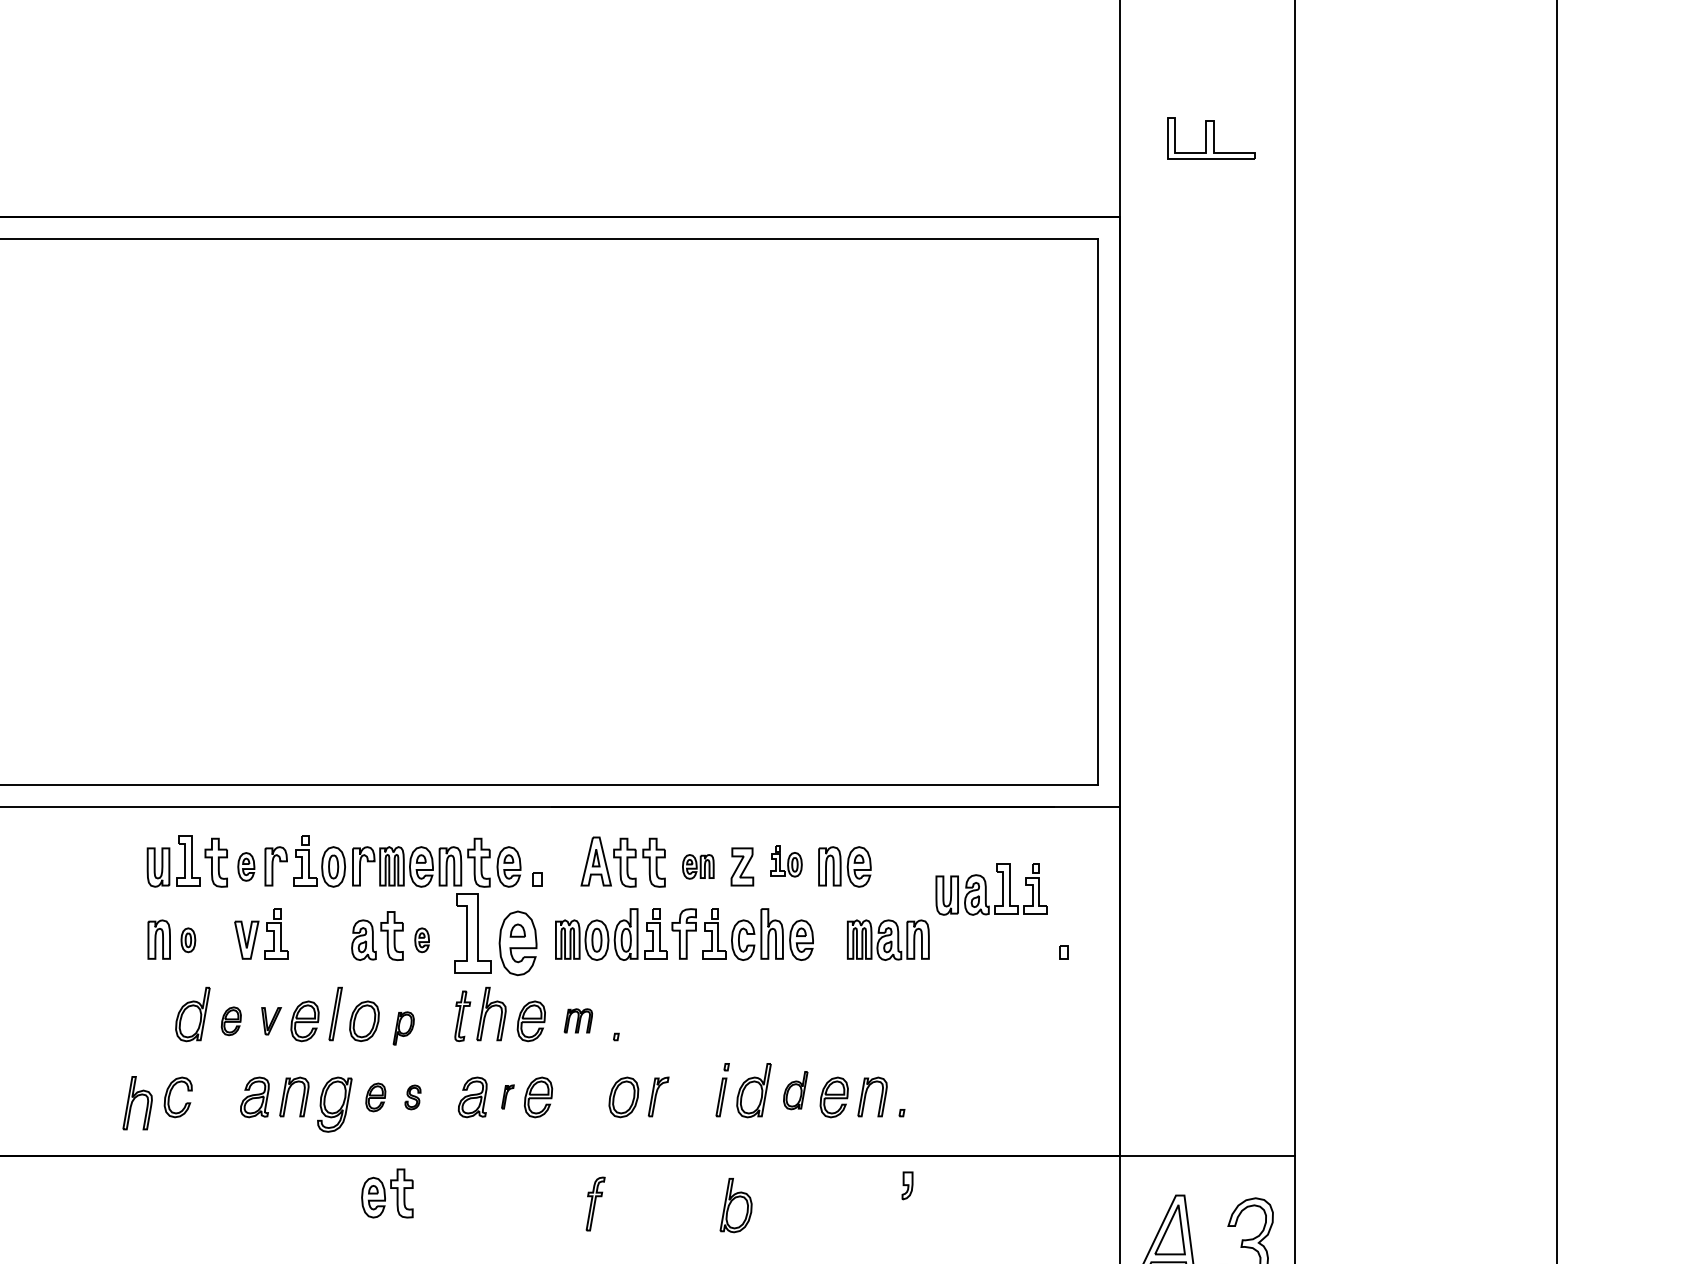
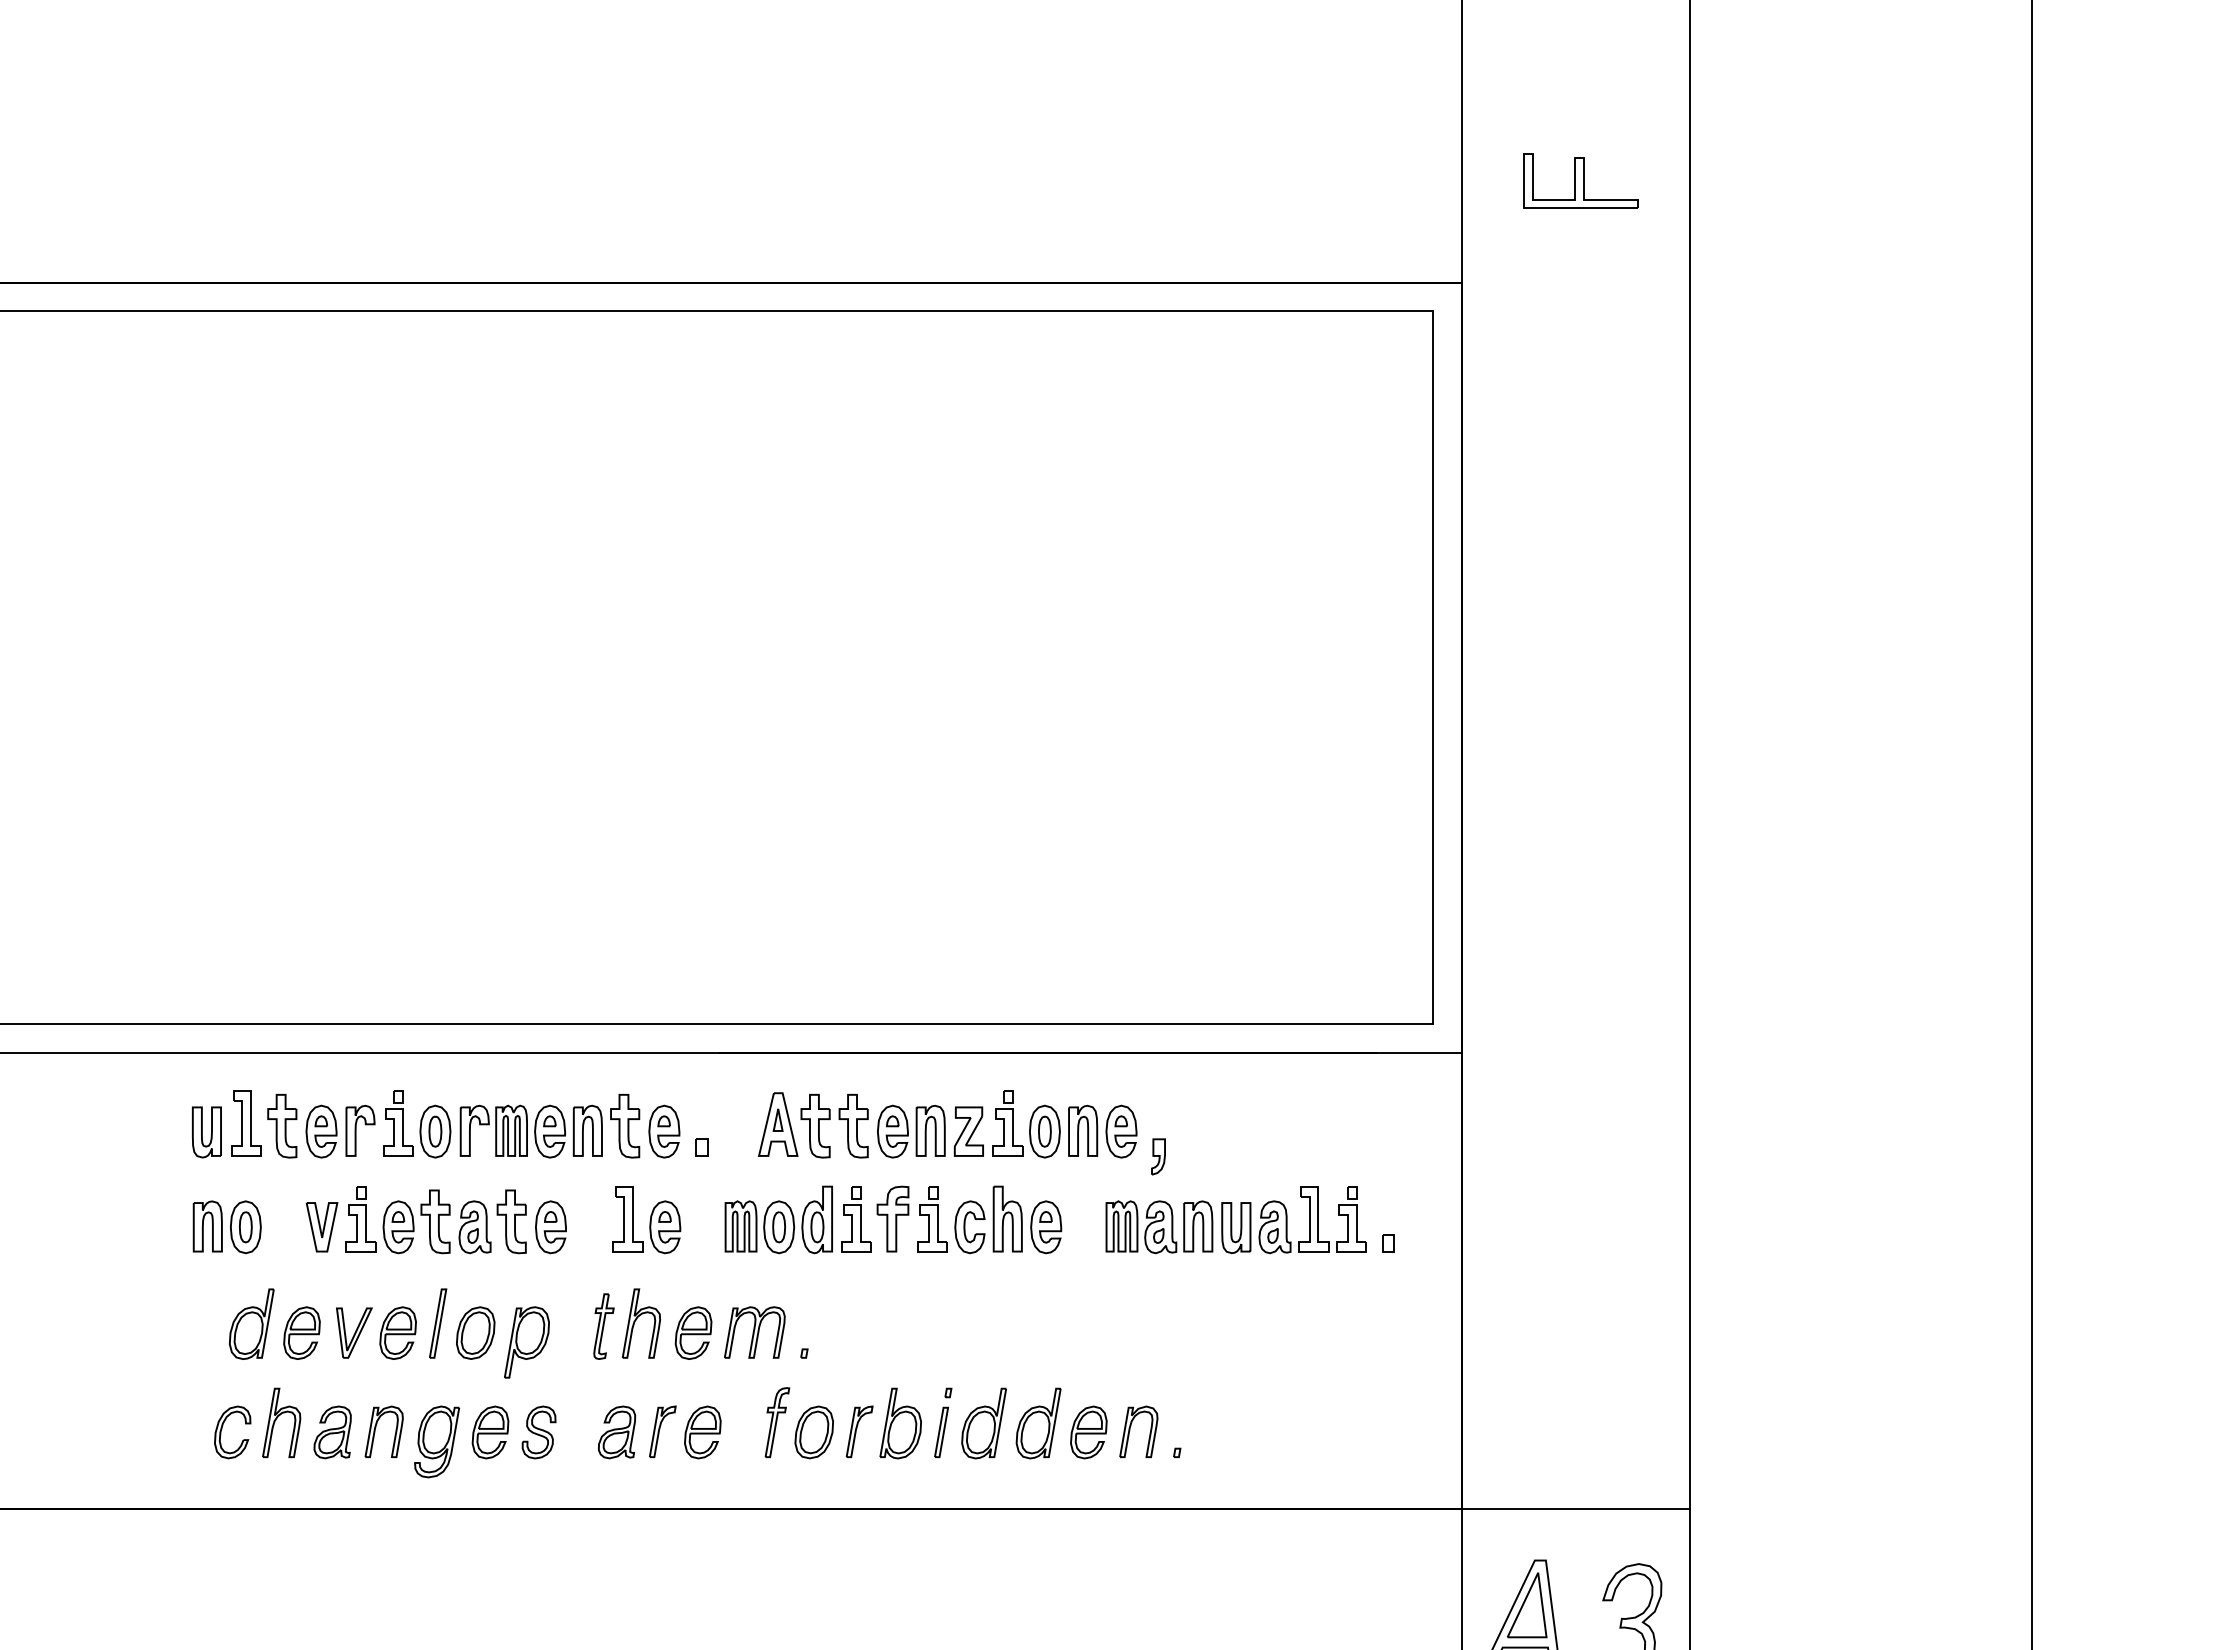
part: (786, 861) -> (1026, 1124), size x1.67
part: (246, 866) -> (321, 1131), size x1.43
part: (698, 866) -> (911, 1131), size x1.67
part: (991, 889) -> (1293, 1220), moved
part: (495, 935) -> (646, 1220), size x0.62
part: (188, 940) -> (245, 1227), size x1.67
part: (421, 940) -> (550, 1227), size x1.67
part: (230, 1020) -> (301, 1332), size x1.43
part: (271, 1020) -> (354, 1332), size x1.43
part: (578, 1020) -> (754, 1332), size x1.67
part: (403, 1028) -> (526, 1342), size x1.67
part: (795, 1090) -> (1038, 1423), size x1.43
part: (507, 1096) -> (662, 1431), size x1.67
part: (375, 1097) -> (490, 1432), size x1.43
part: (412, 1097) -> (538, 1432), size x1.67
part: (137, 1102) -> (281, 1422), moved
part: (907, 1185) -> (1158, 1156), moved
part: (387, 1193) -> (416, 1221), moved
part: (595, 1203) -> (777, 1422), moved
part: (735, 1205) -> (900, 1423), moved

